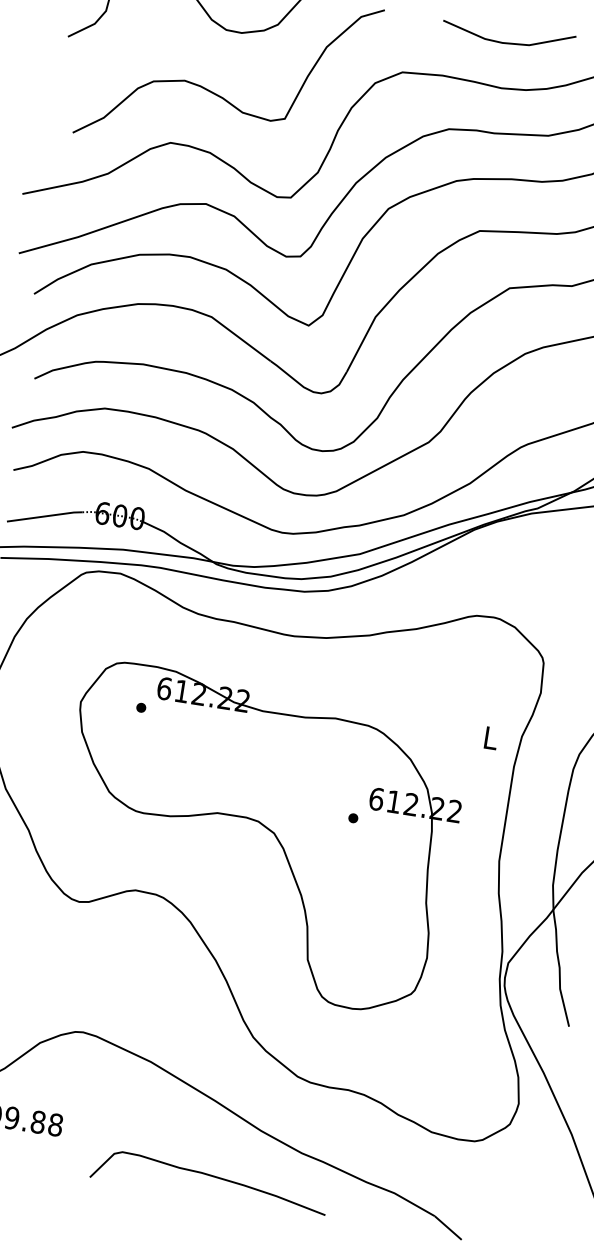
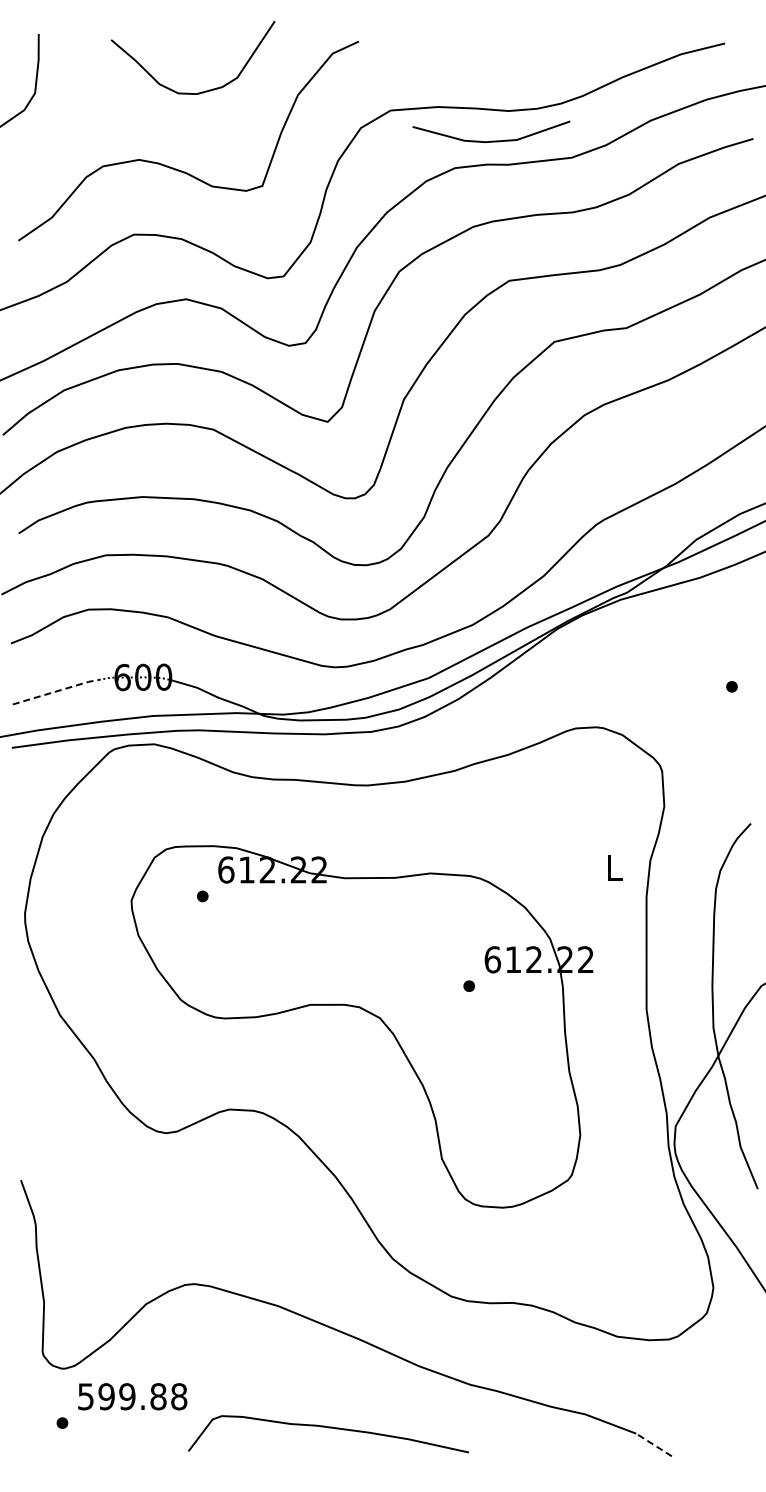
line: (507, 42) -> (491, 140), moved
line: (45, 516) -> (56, 691), solid -> dashed
curve: (210, 1176) -> (328, 1428), moved
line: (447, 1227) -> (653, 1444), solid -> dashed

